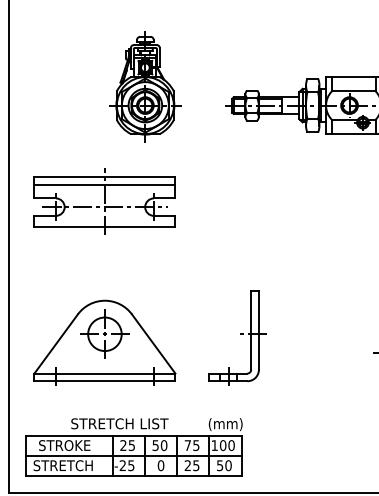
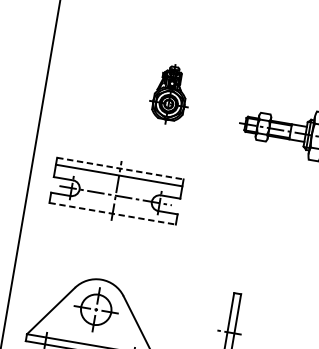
part: (145, 86) -> (170, 93), size x0.6
line: (105, 176) -> (120, 168), solid -> dashed
line: (105, 227) -> (113, 214), solid -> dashed

